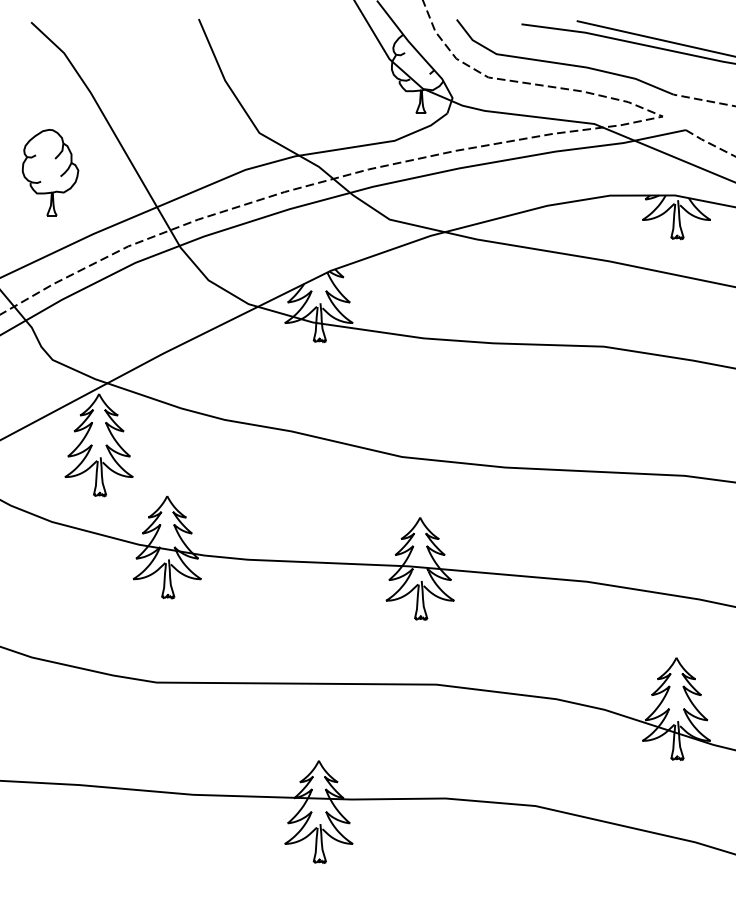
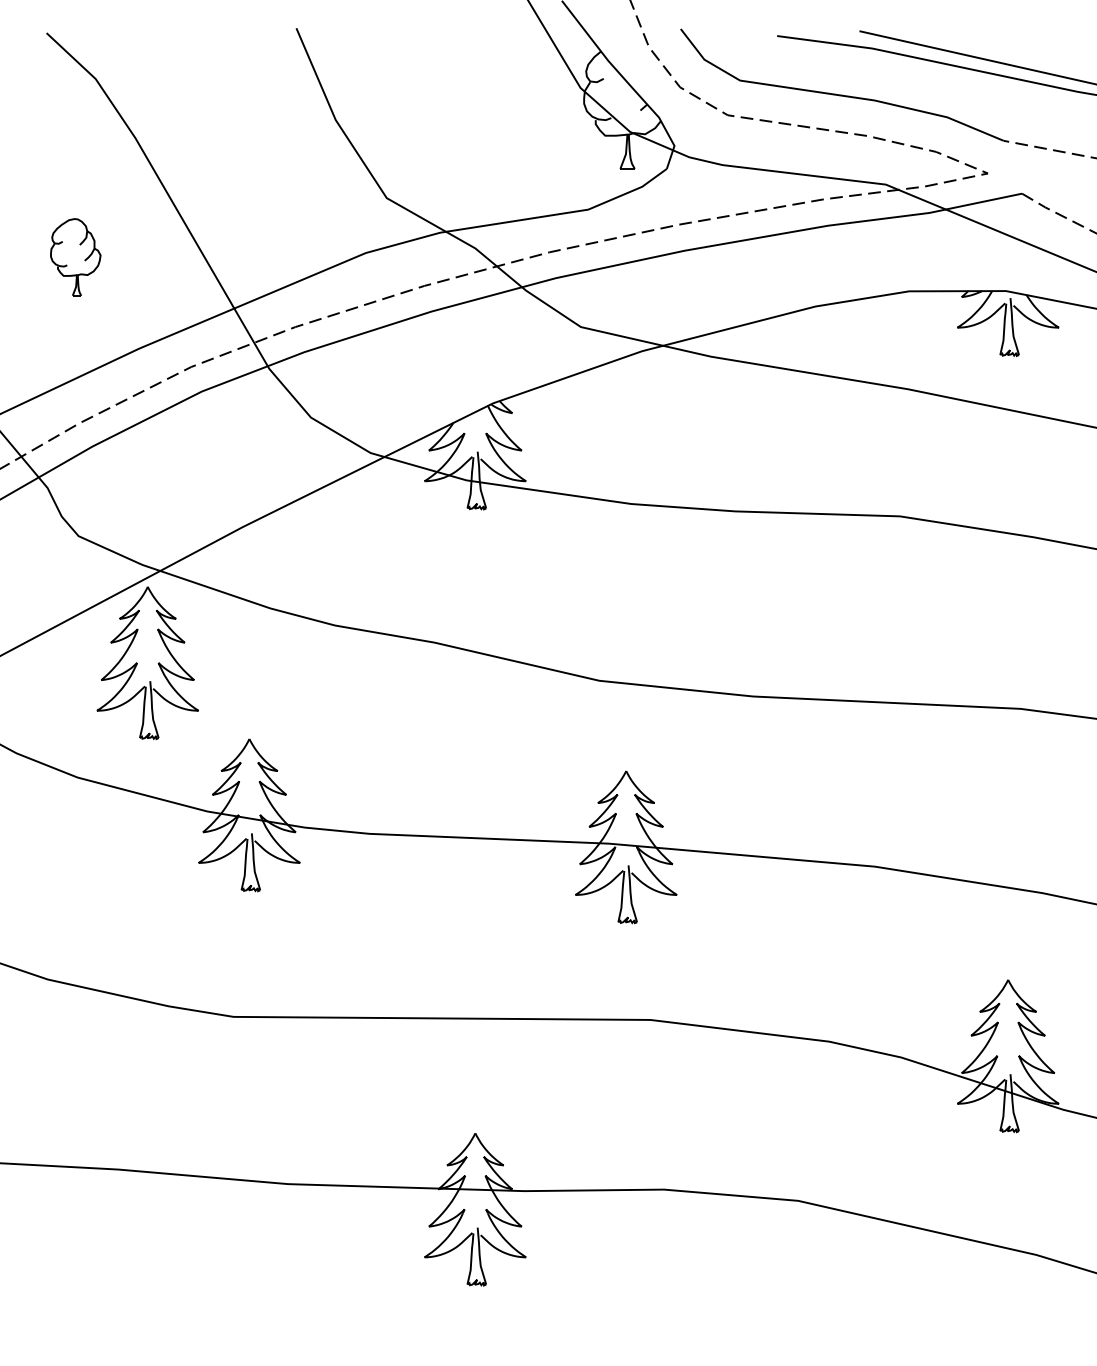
part: (50, 172) -> (75, 256), size x0.6

